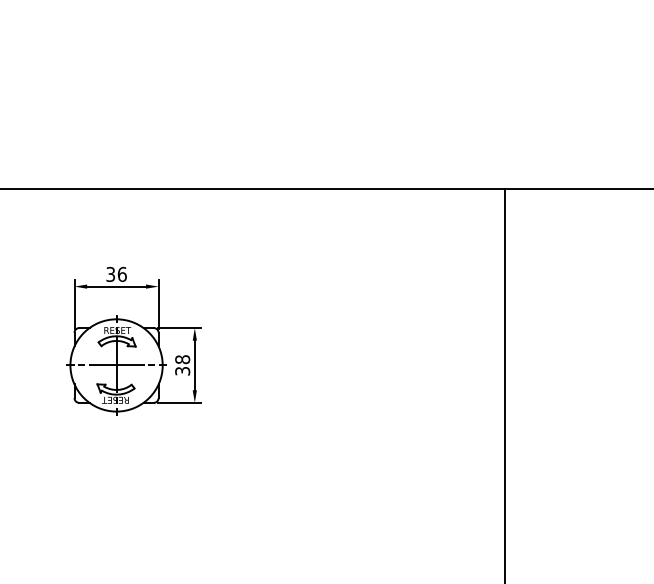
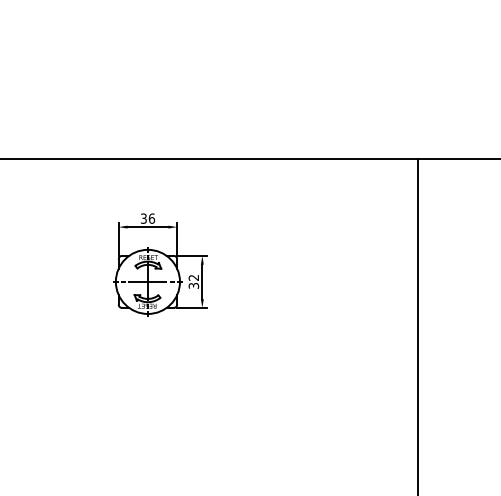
text: (182, 359) -> (193, 277), 38 -> 32

